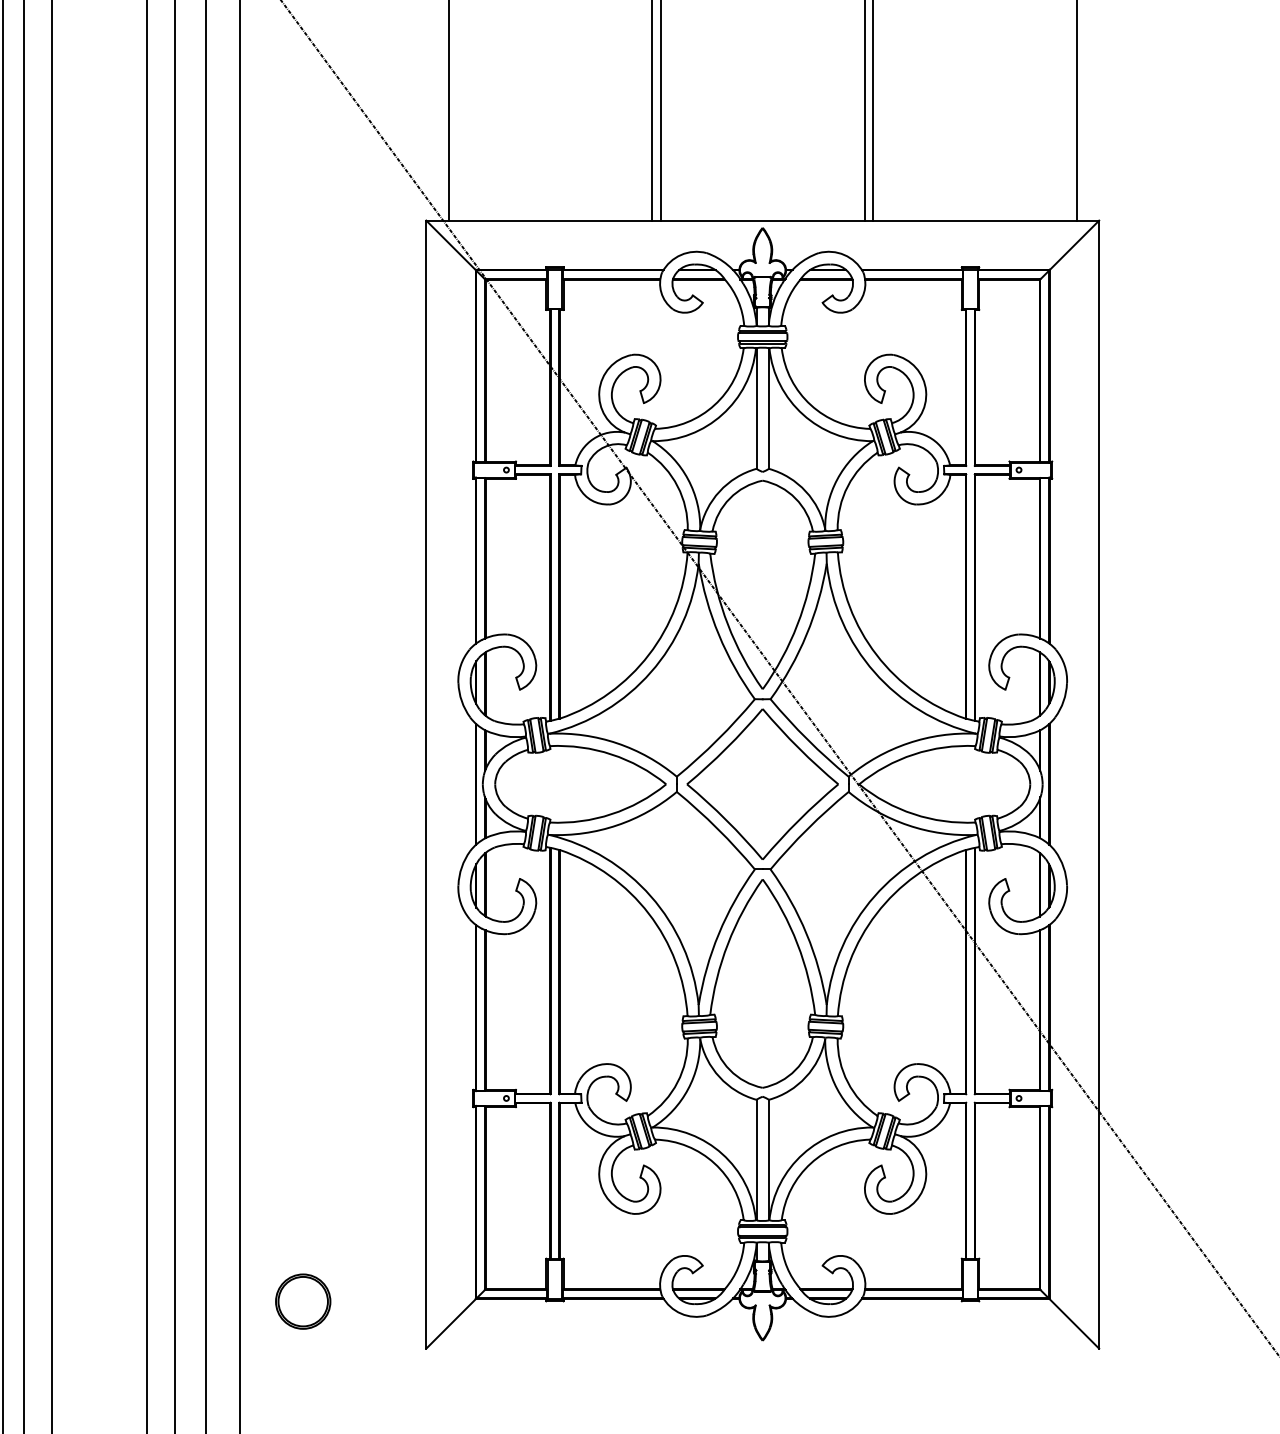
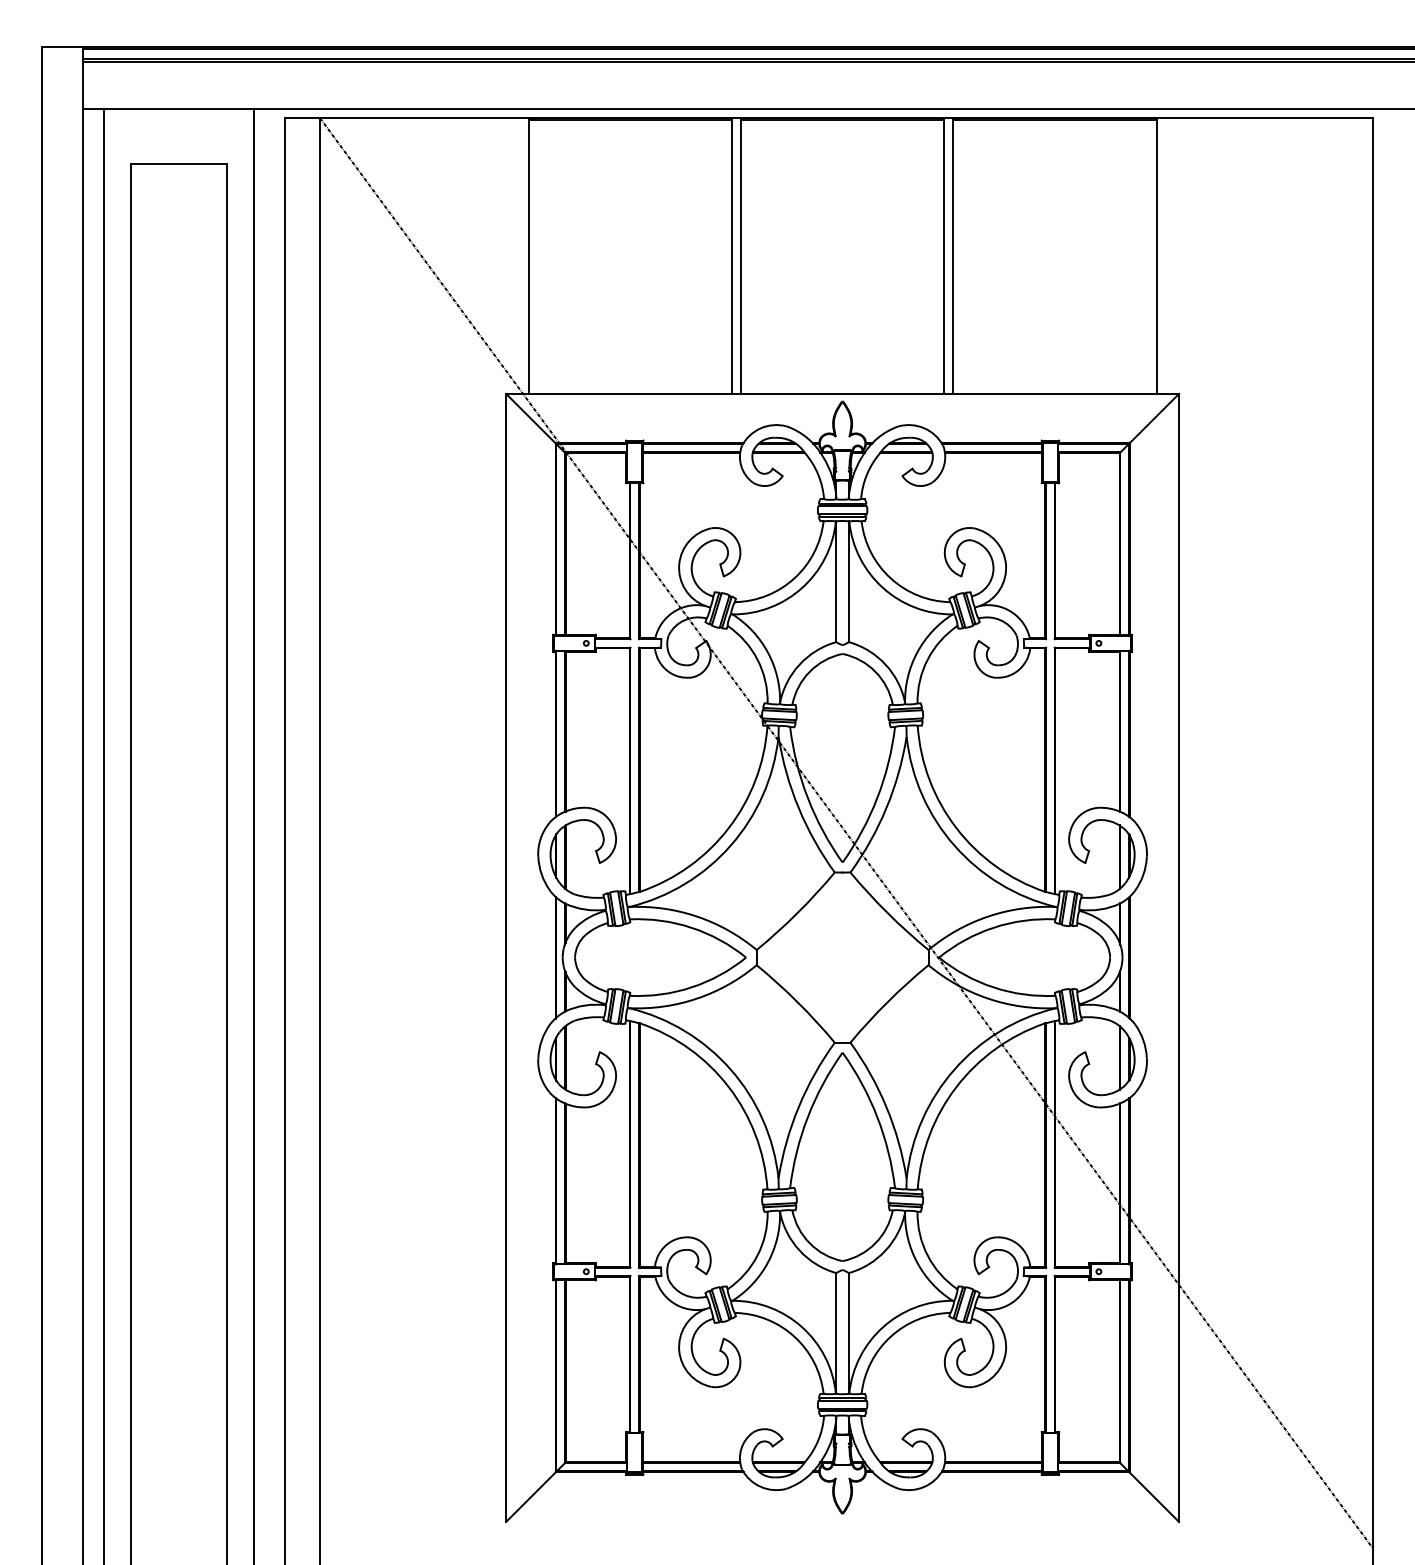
part: (762, 784) -> (842, 957), removed
part: (303, 1301) -> (383, 1474), removed

